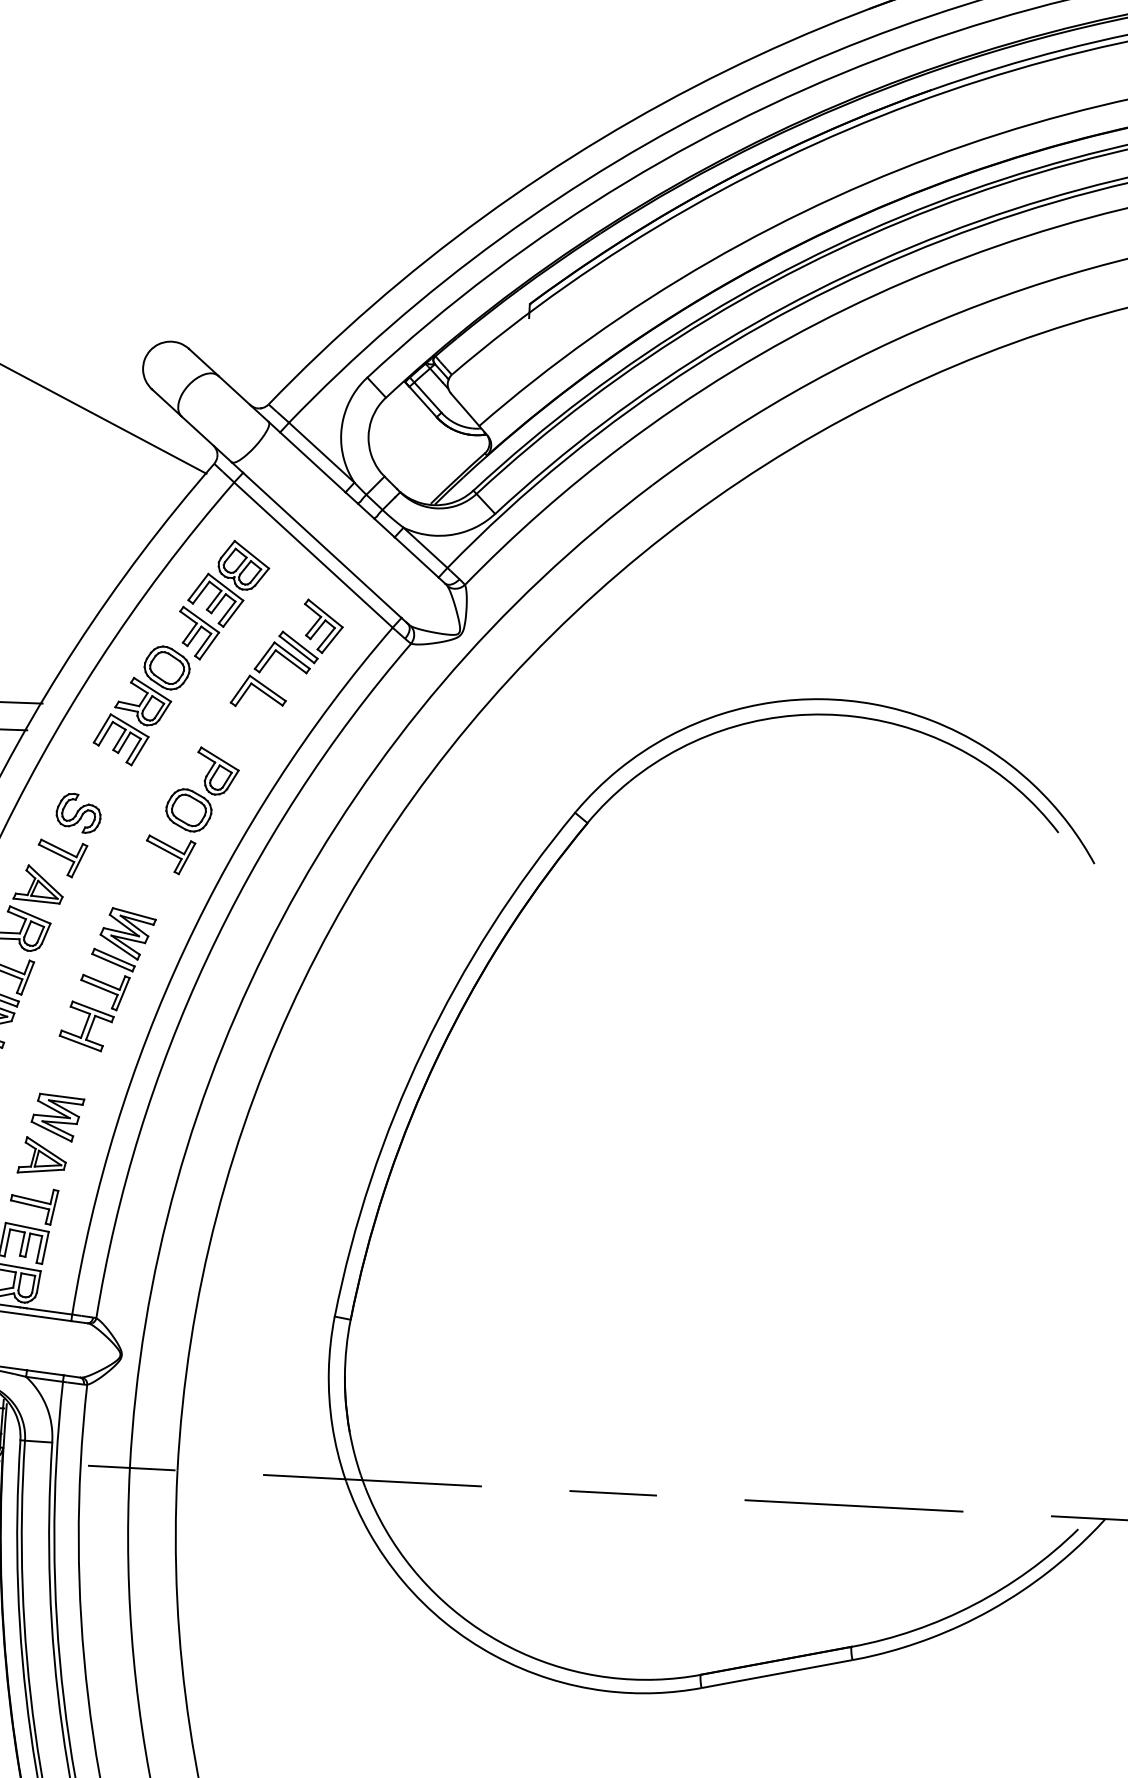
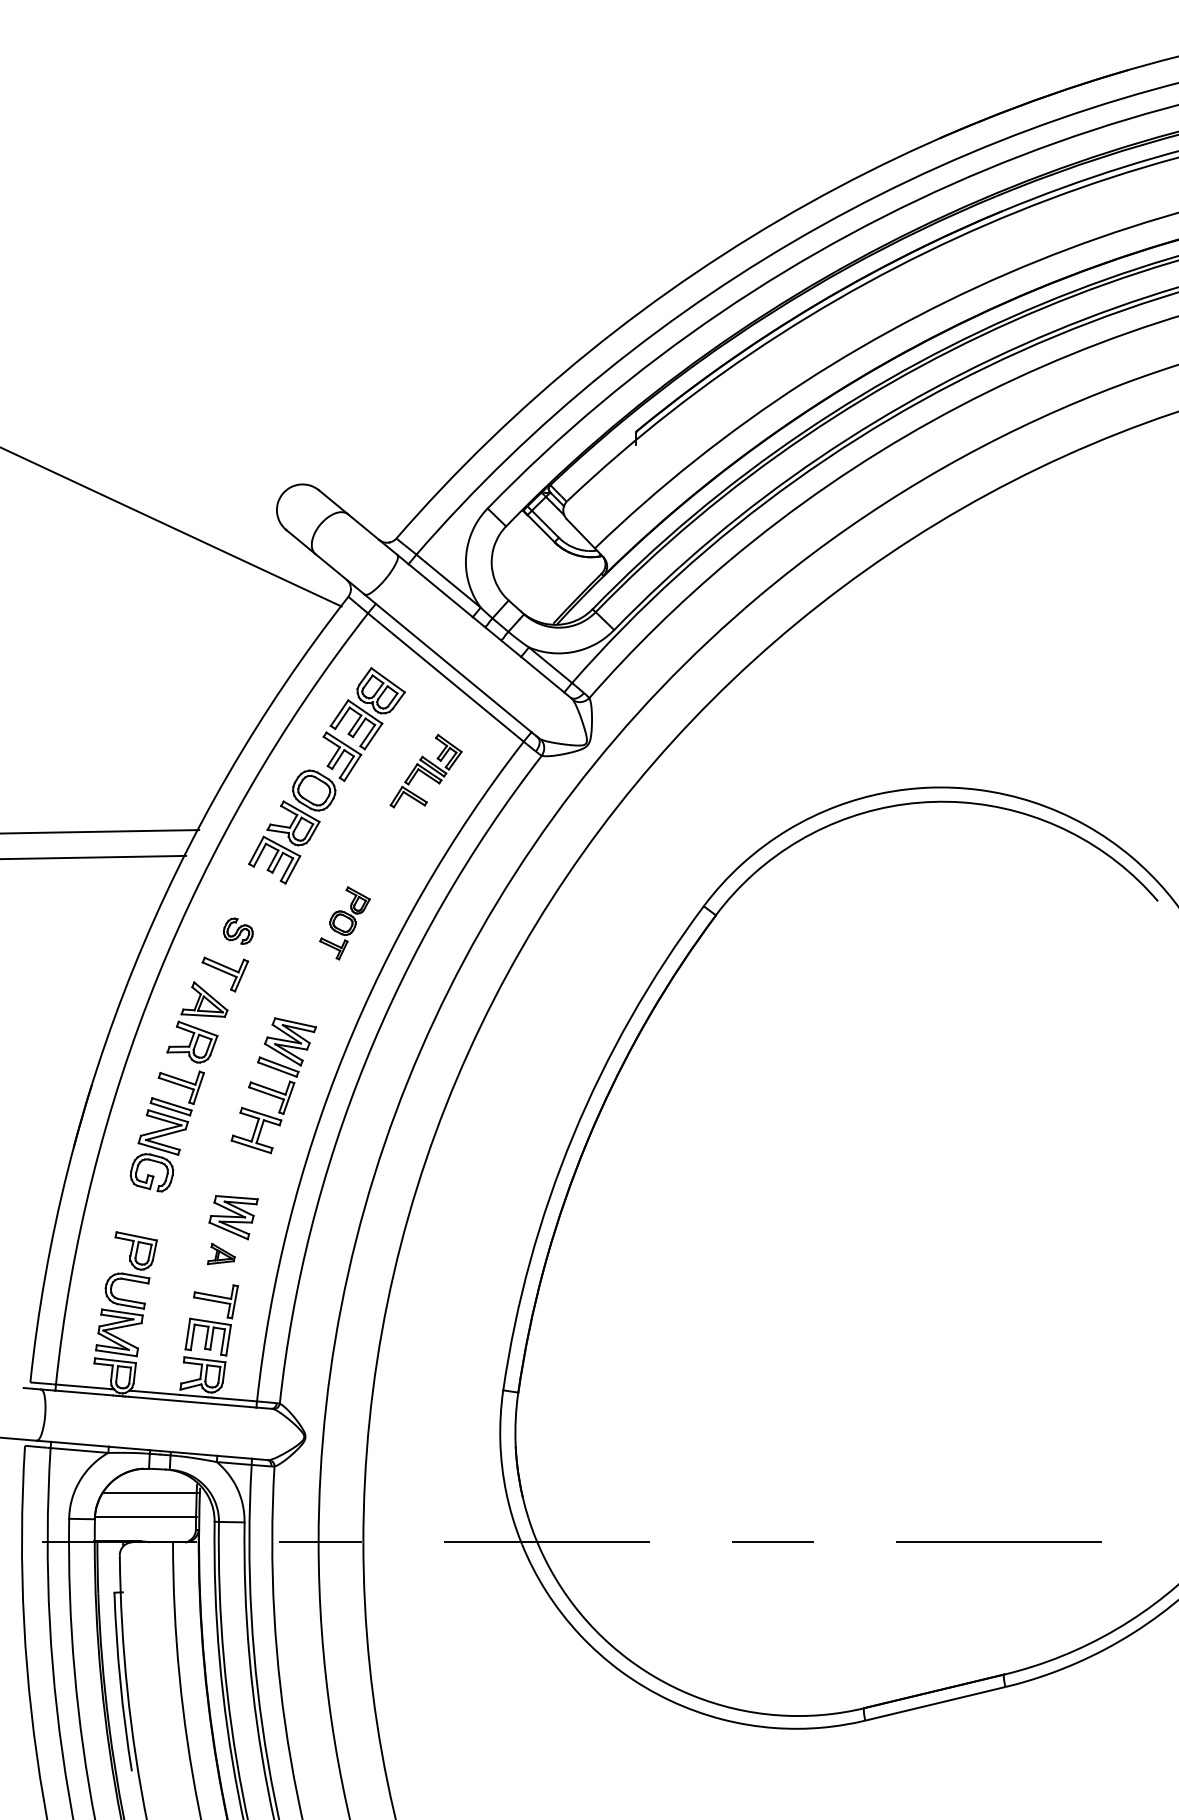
part: (286, 652) -> (425, 770), size x0.7
part: (191, 811) -> (344, 923), size x0.6
part: (77, 813) -> (237, 931), size x0.7
part: (42, 1155) -> (221, 1253), size x0.6

